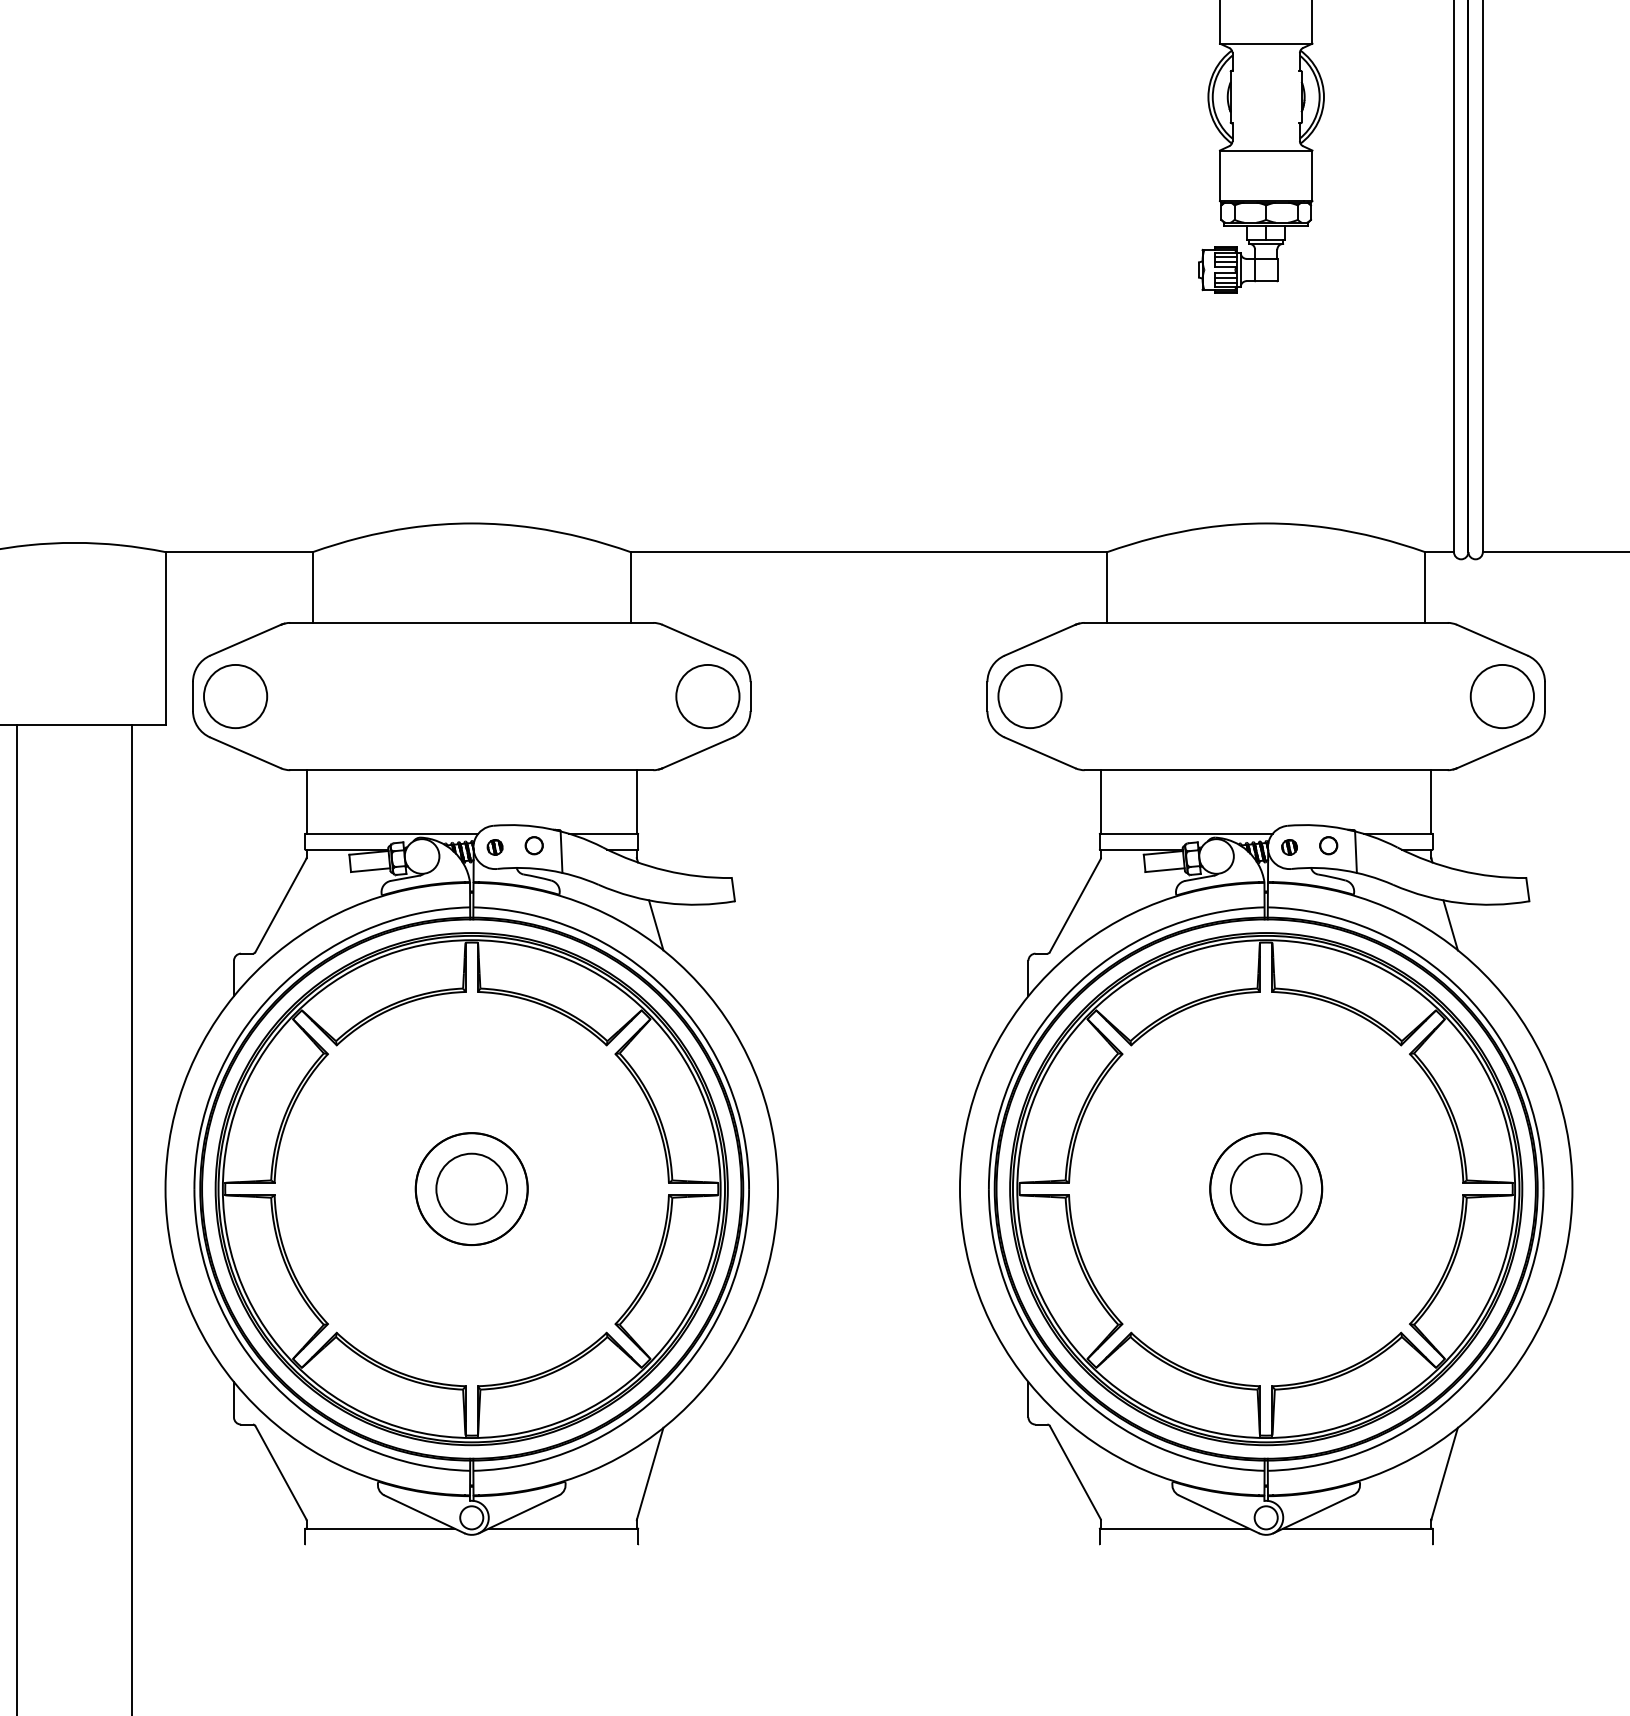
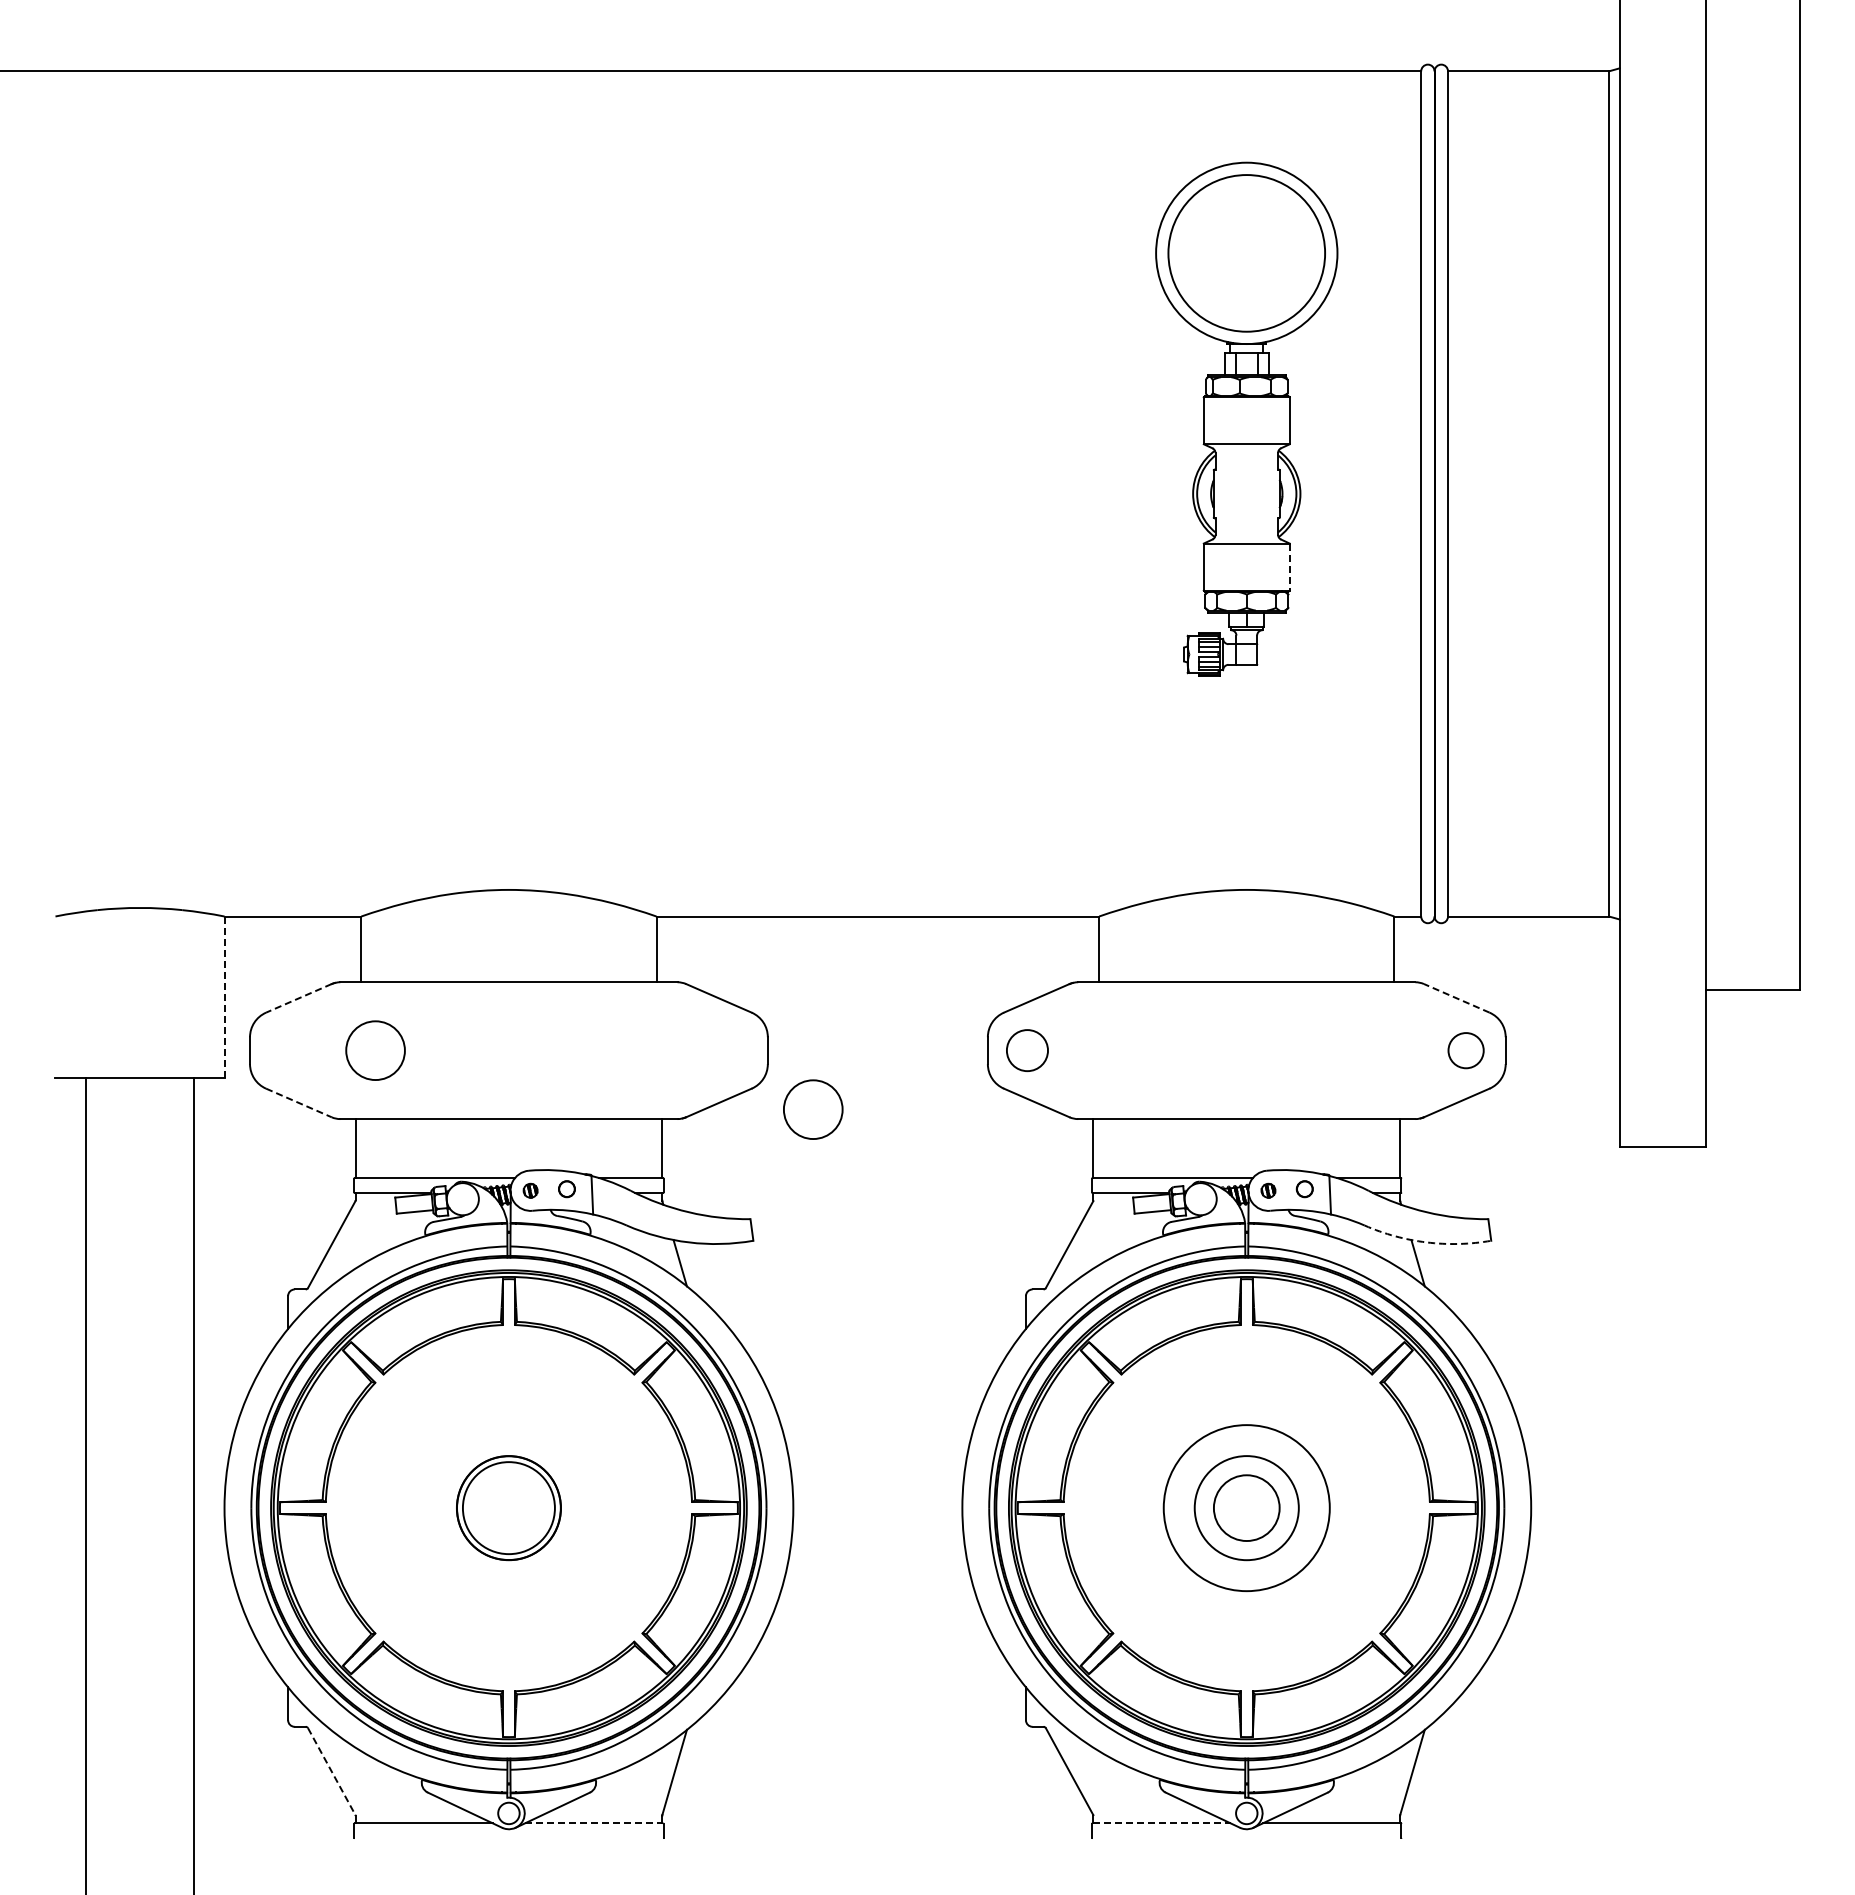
line: (1312, 176) -> (1289, 567), solid -> dashed
line: (165, 639) -> (224, 997), solid -> dashed
line: (245, 640) -> (298, 998), solid -> dashed
line: (1492, 640) -> (1456, 998), solid -> dashed
circle: (235, 696) -> (375, 1050), moved
circle: (708, 696) -> (813, 1109), moved
circle: (1030, 696) -> (1027, 1050), size x0.7
circle: (1501, 696) -> (1465, 1050), size x0.6
line: (245, 752) -> (298, 1102), solid -> dashed
arc: (1459, 903) -> (1426, 1242), solid -> dashed
circle: (471, 1189) -> (508, 1508), size x1.4
circle: (1265, 1189) -> (1246, 1508), size x1.6
line: (280, 1472) -> (331, 1771), solid -> dashed
line: (563, 1528) -> (594, 1823), solid -> dashed
line: (1175, 1528) -> (1162, 1823), solid -> dashed

